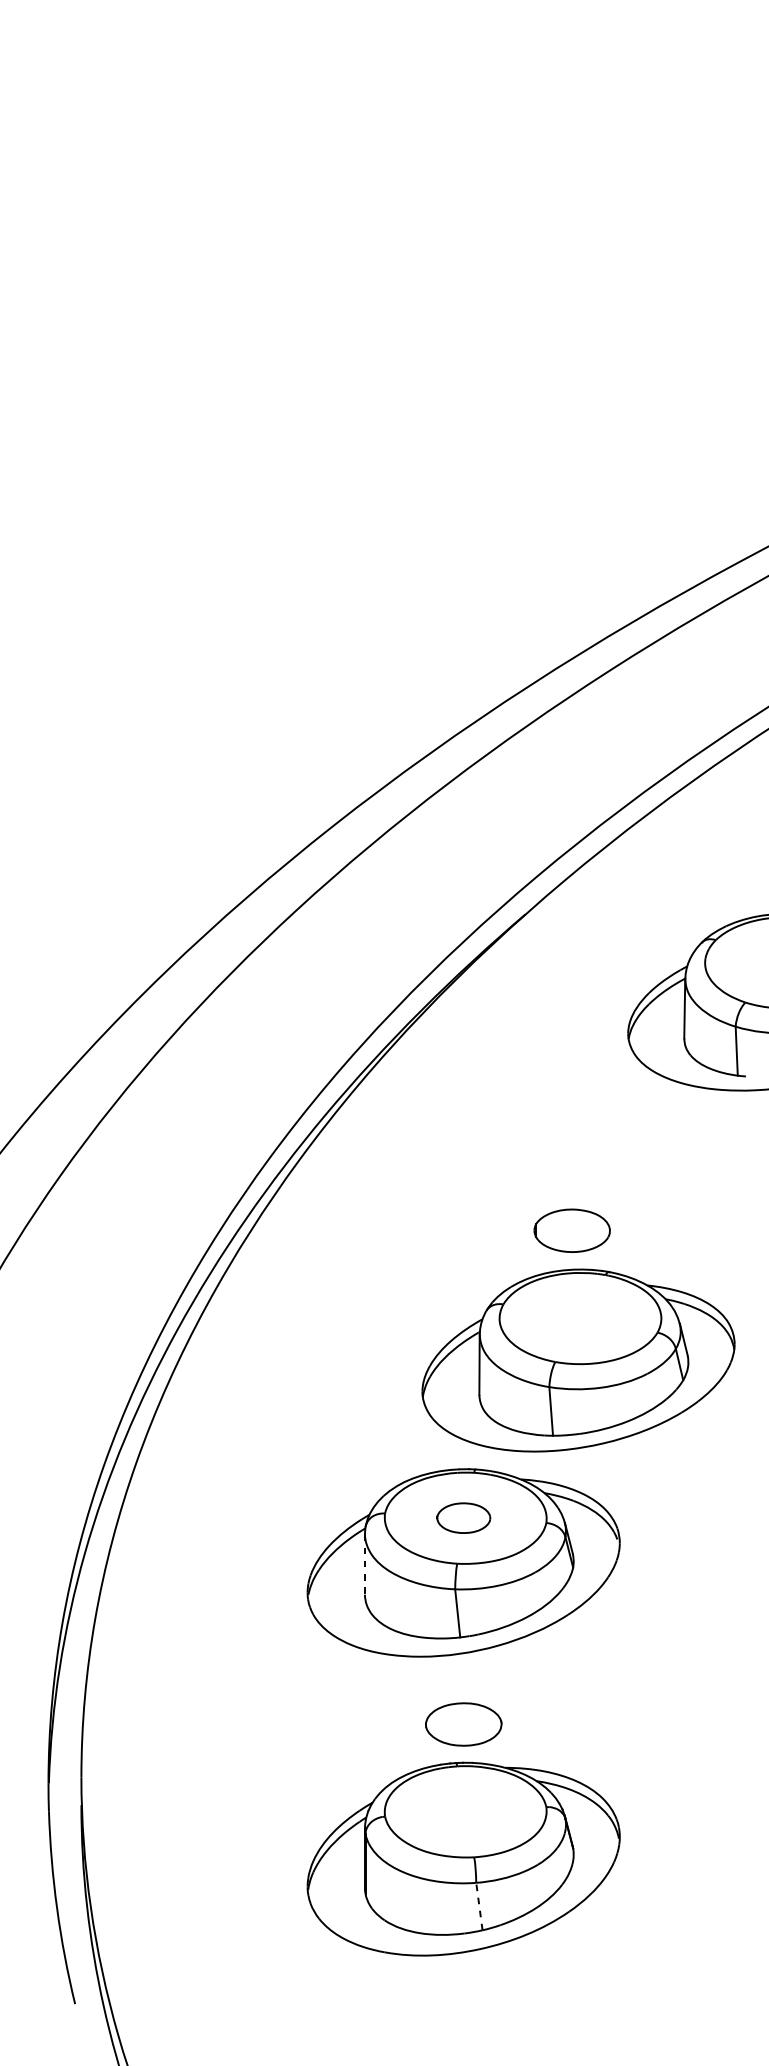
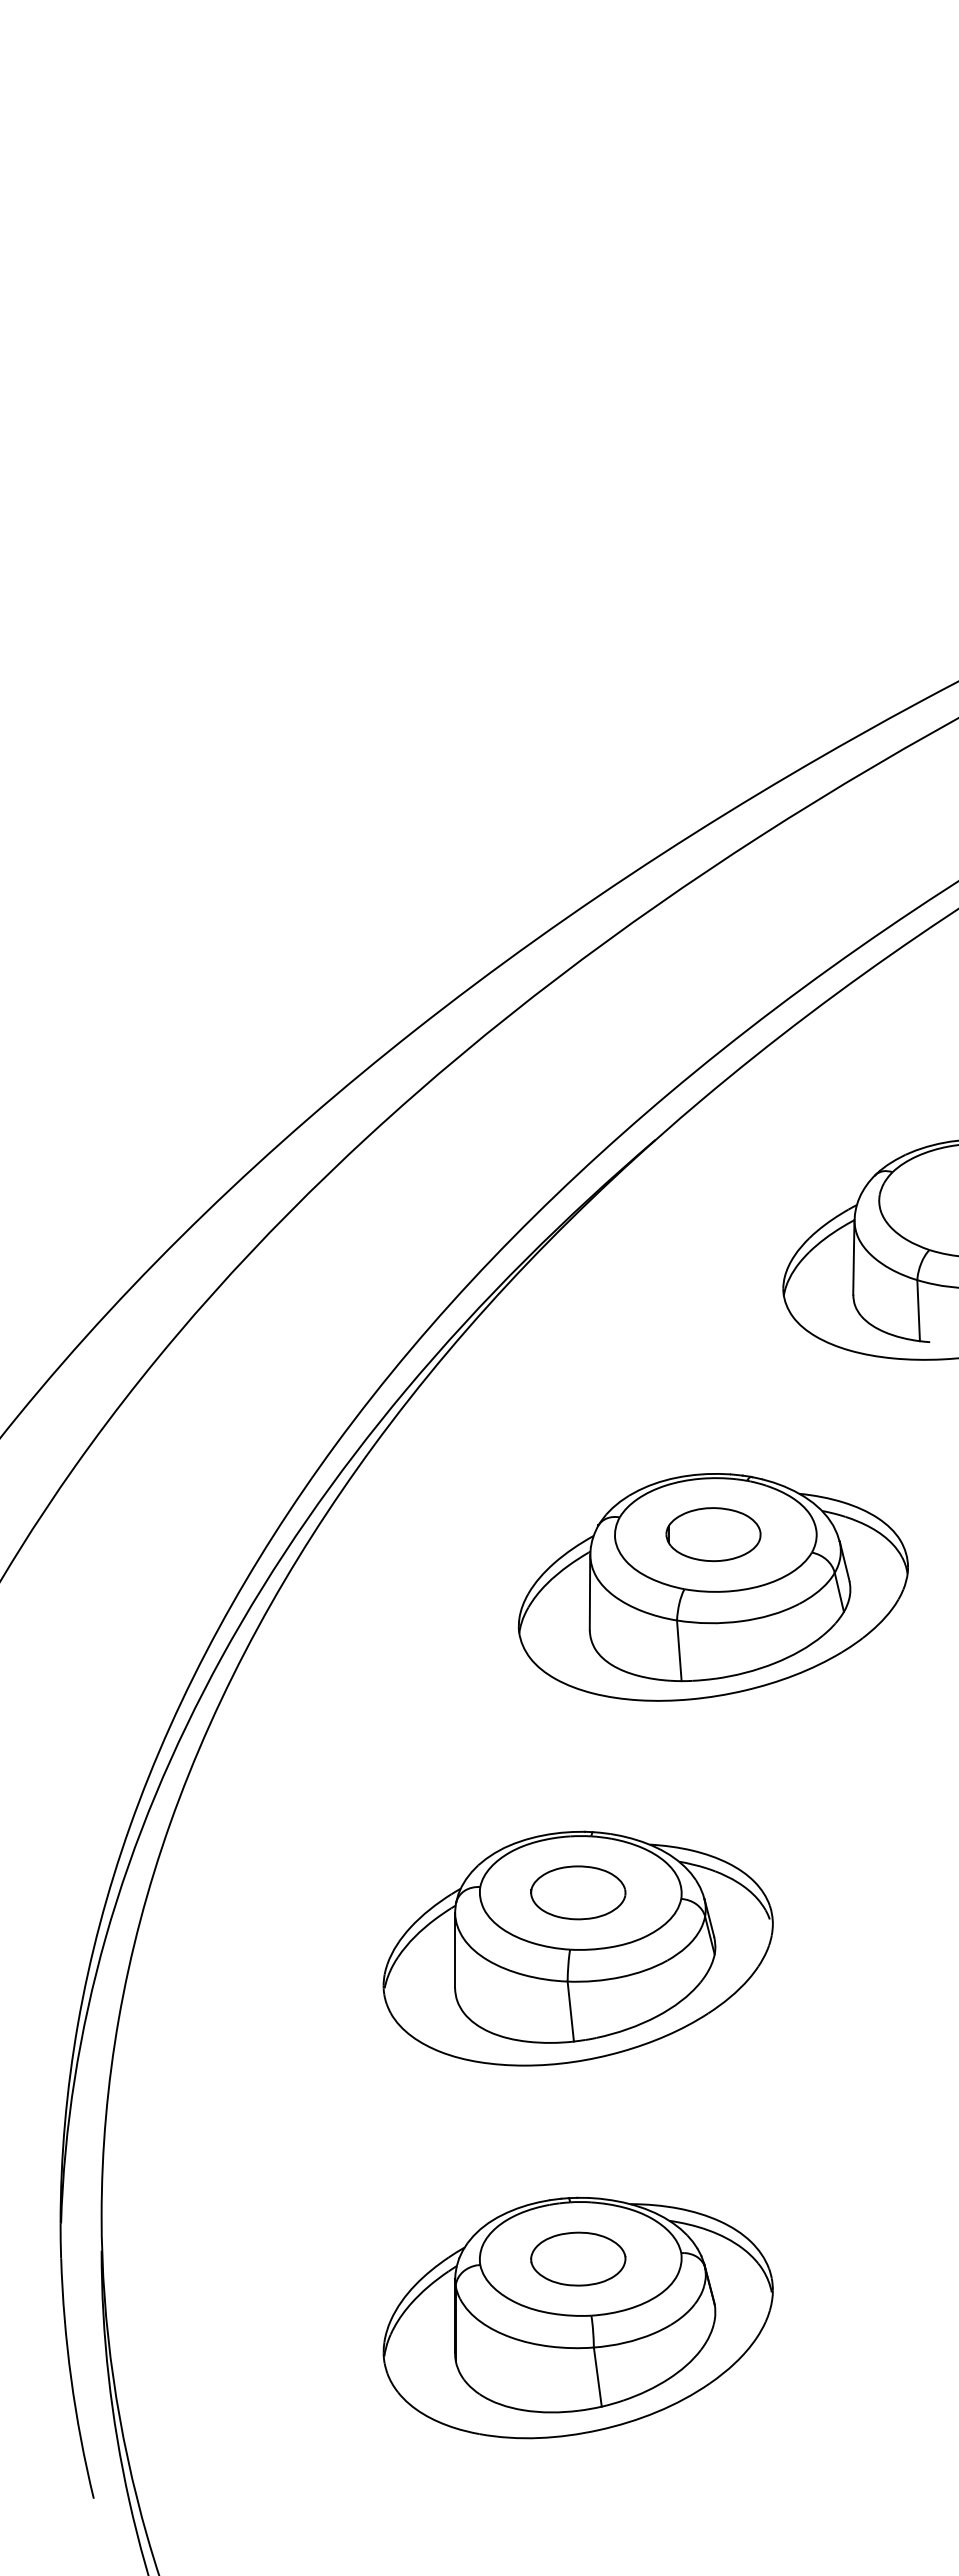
part: (577, 1360) -> (712, 1587), moved
part: (463, 1517) -> (578, 1892), size x1.43
line: (365, 1564) -> (455, 1950), dashed -> solid
part: (463, 1724) -> (578, 2258), moved
line: (479, 1906) -> (597, 2377), dashed -> solid

